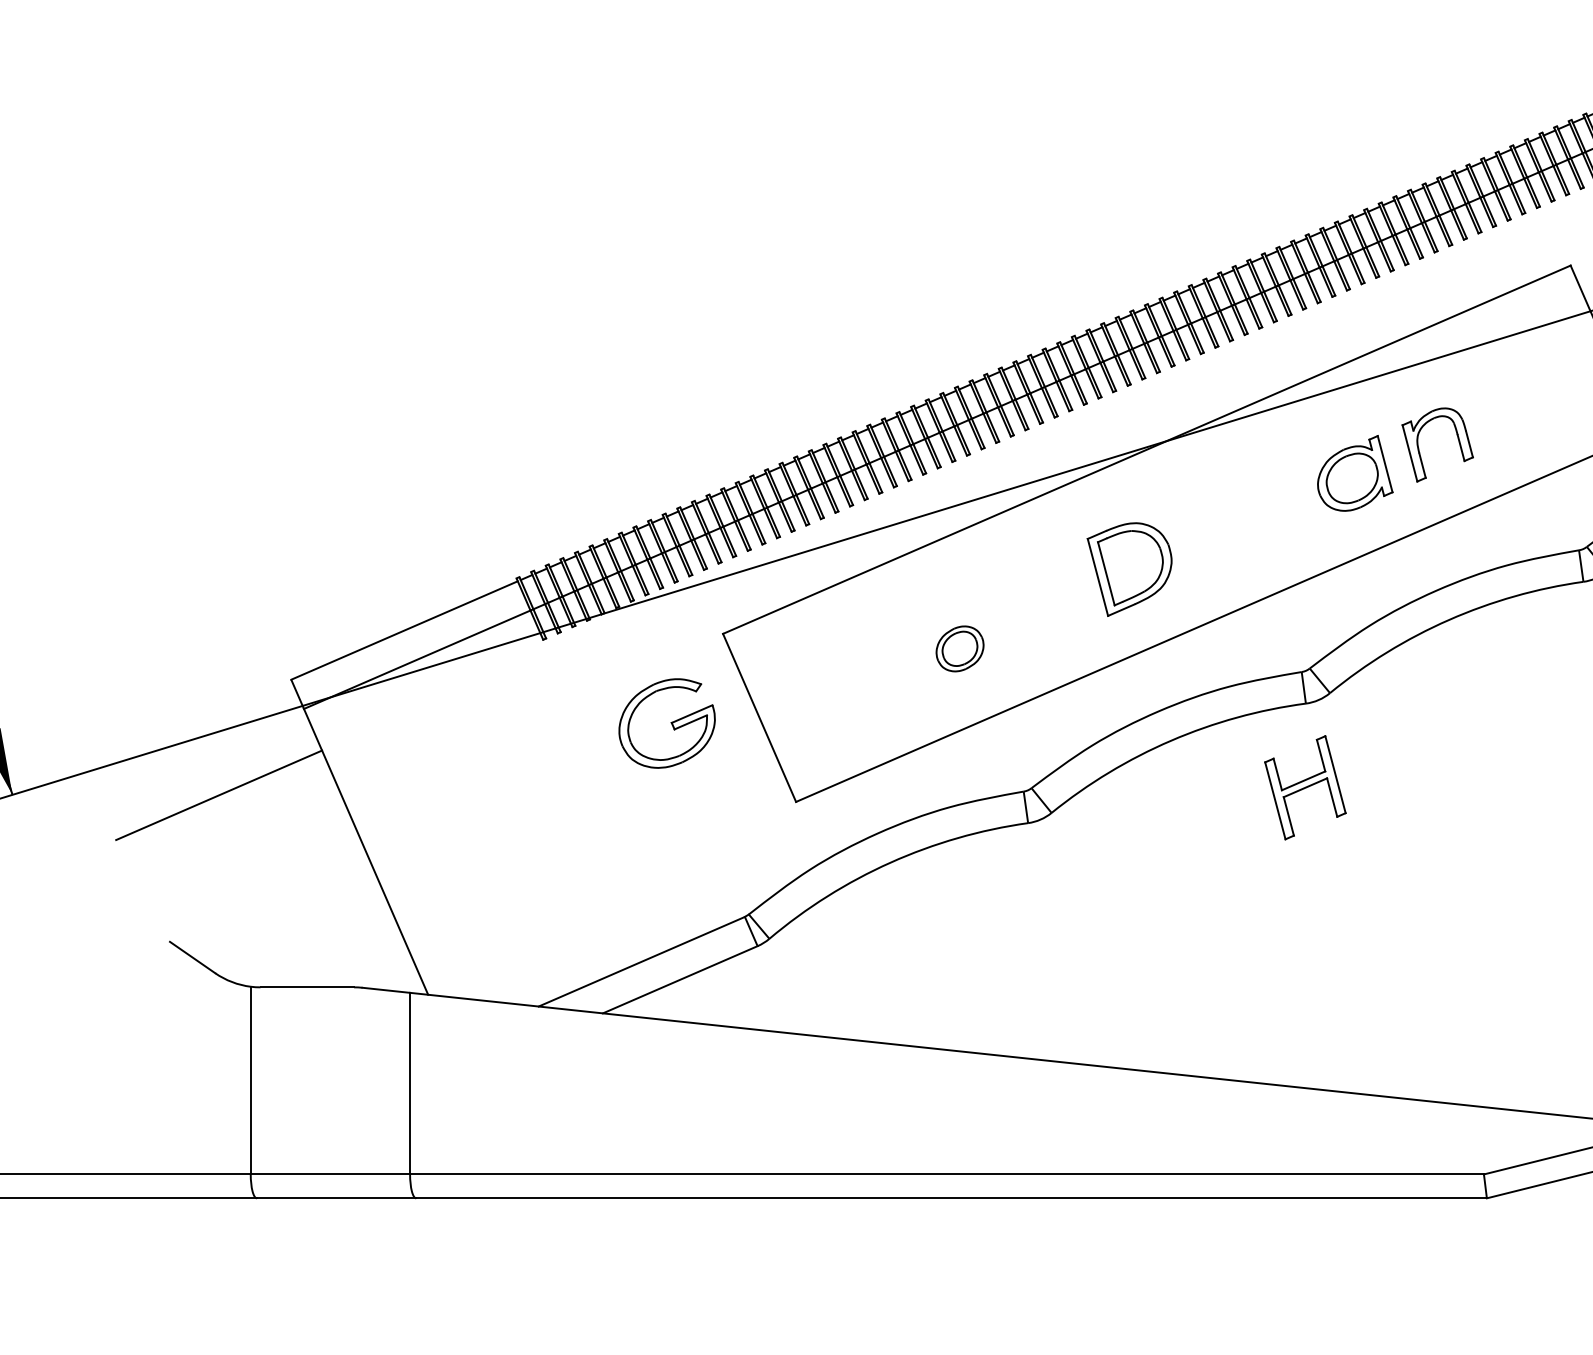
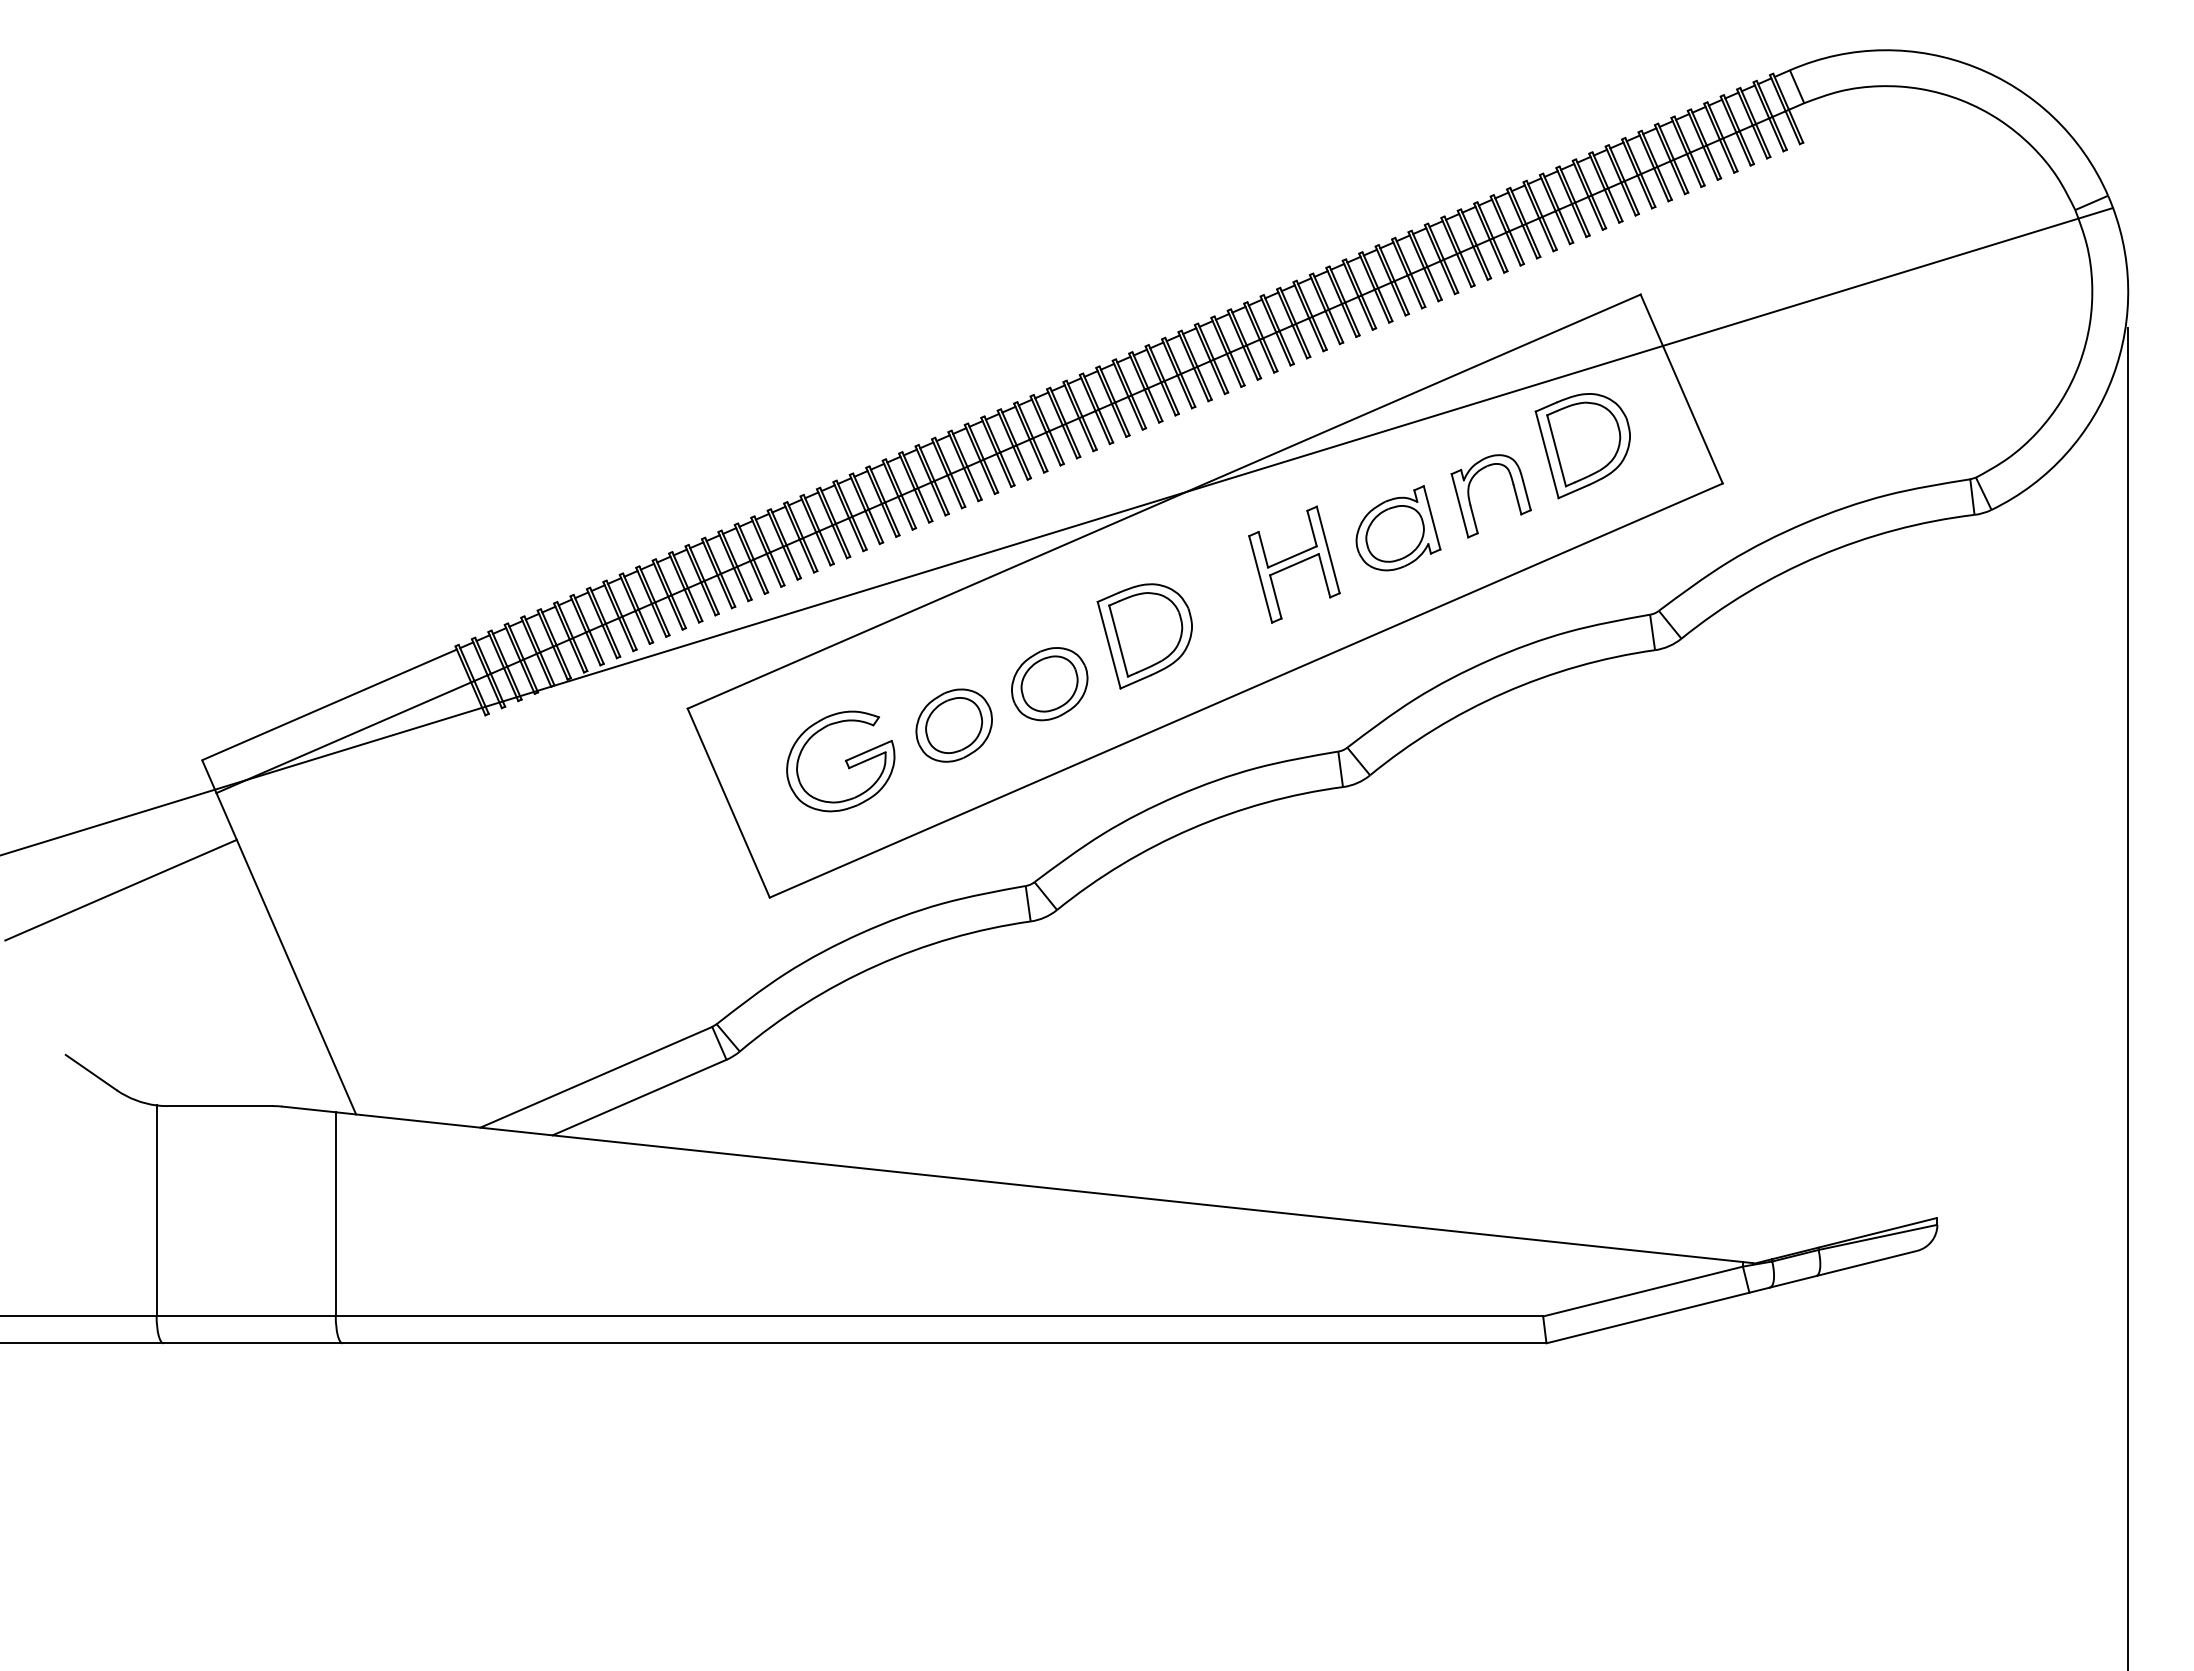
part: (1518, 400) -> (1582, 446), added
part: (1044, 612) -> (1049, 684), added
part: (959, 648) -> (953, 725), size x1.43
part: (666, 723) -> (840, 761), moved
part: (1305, 787) -> (1294, 564), moved

